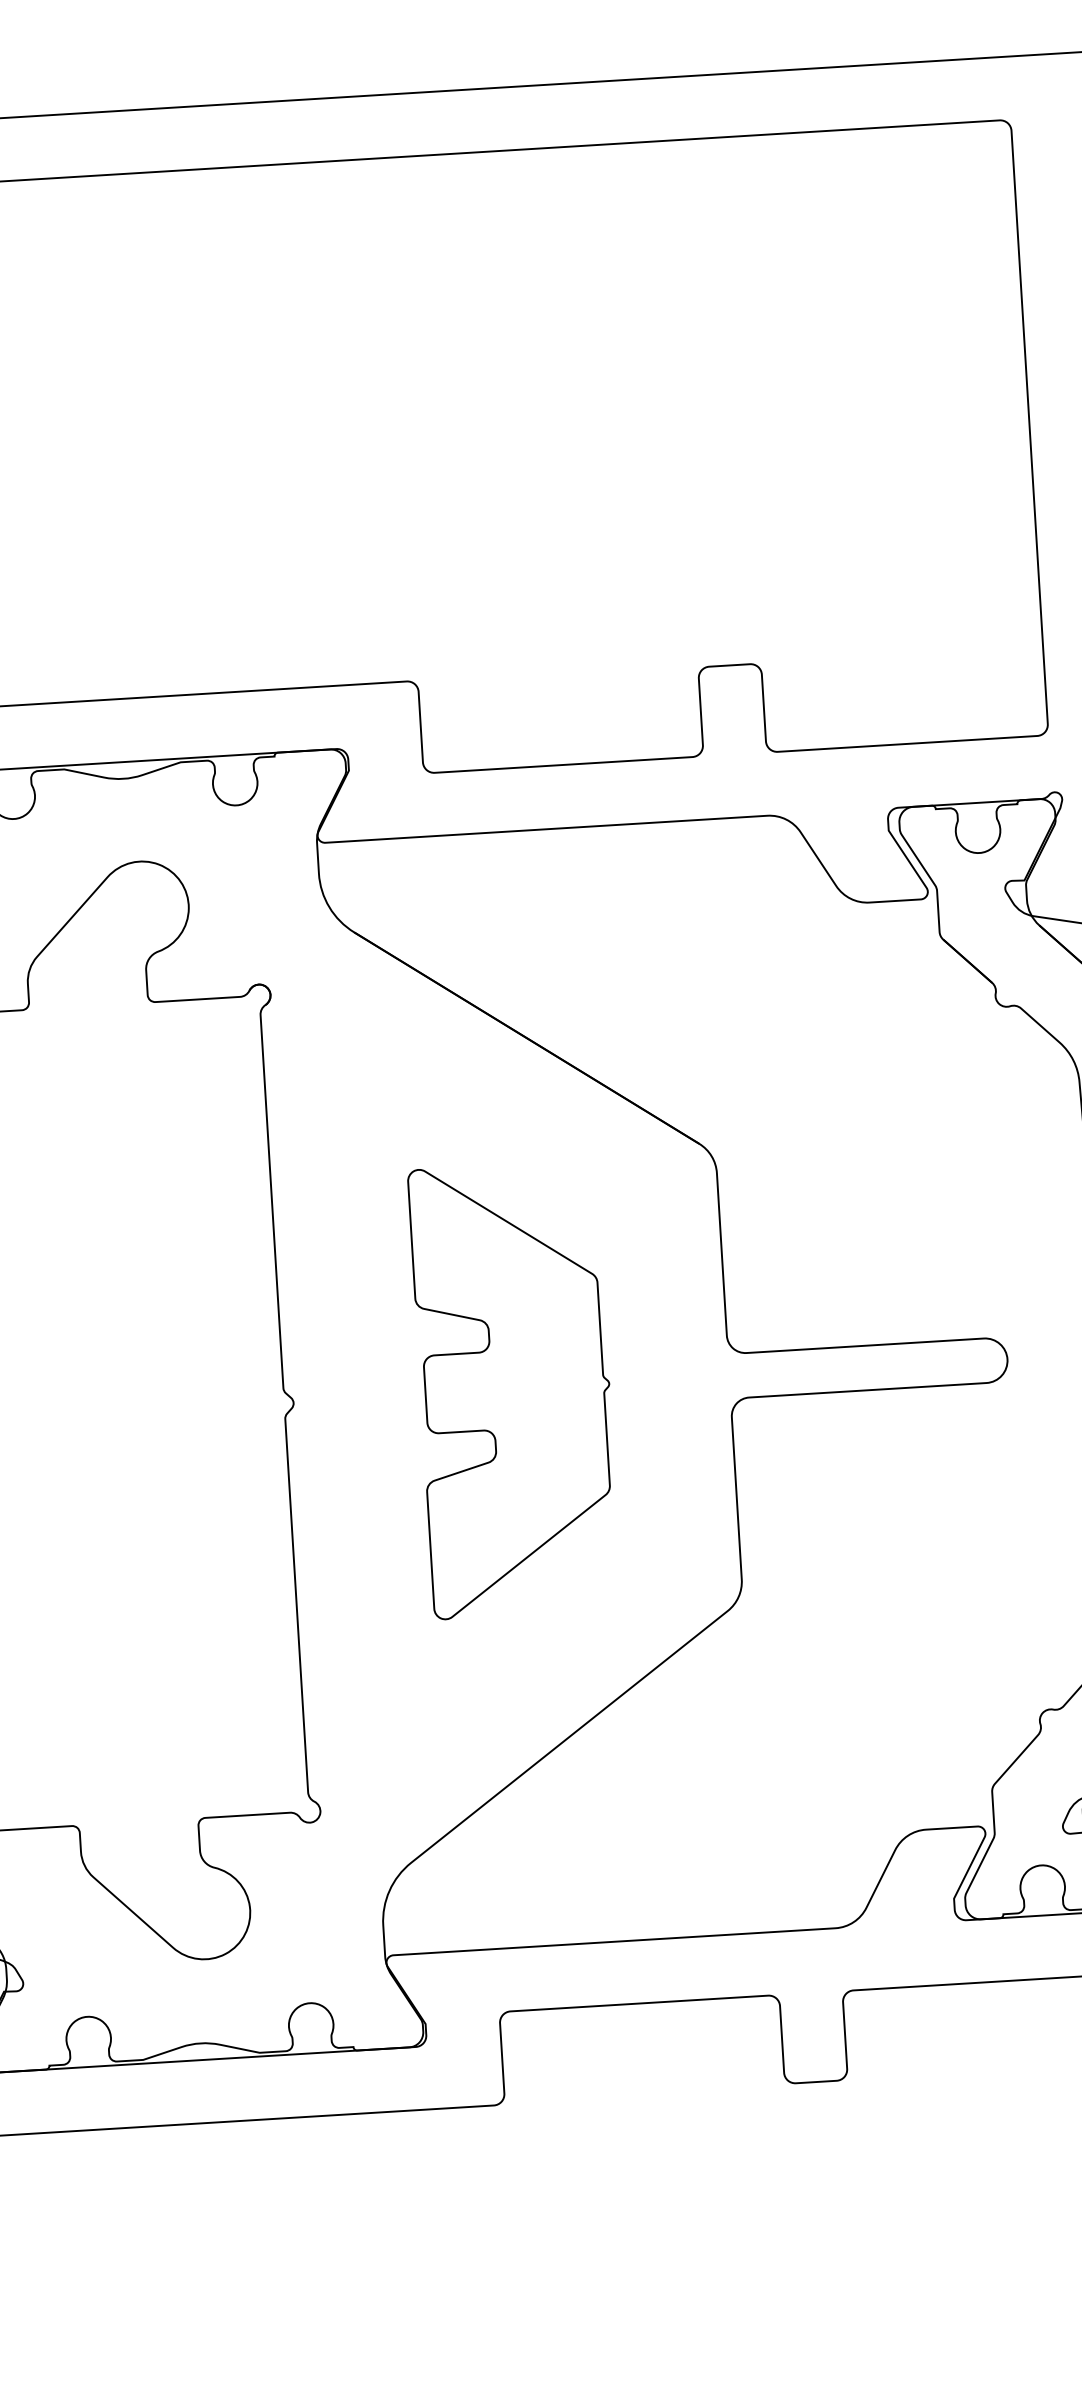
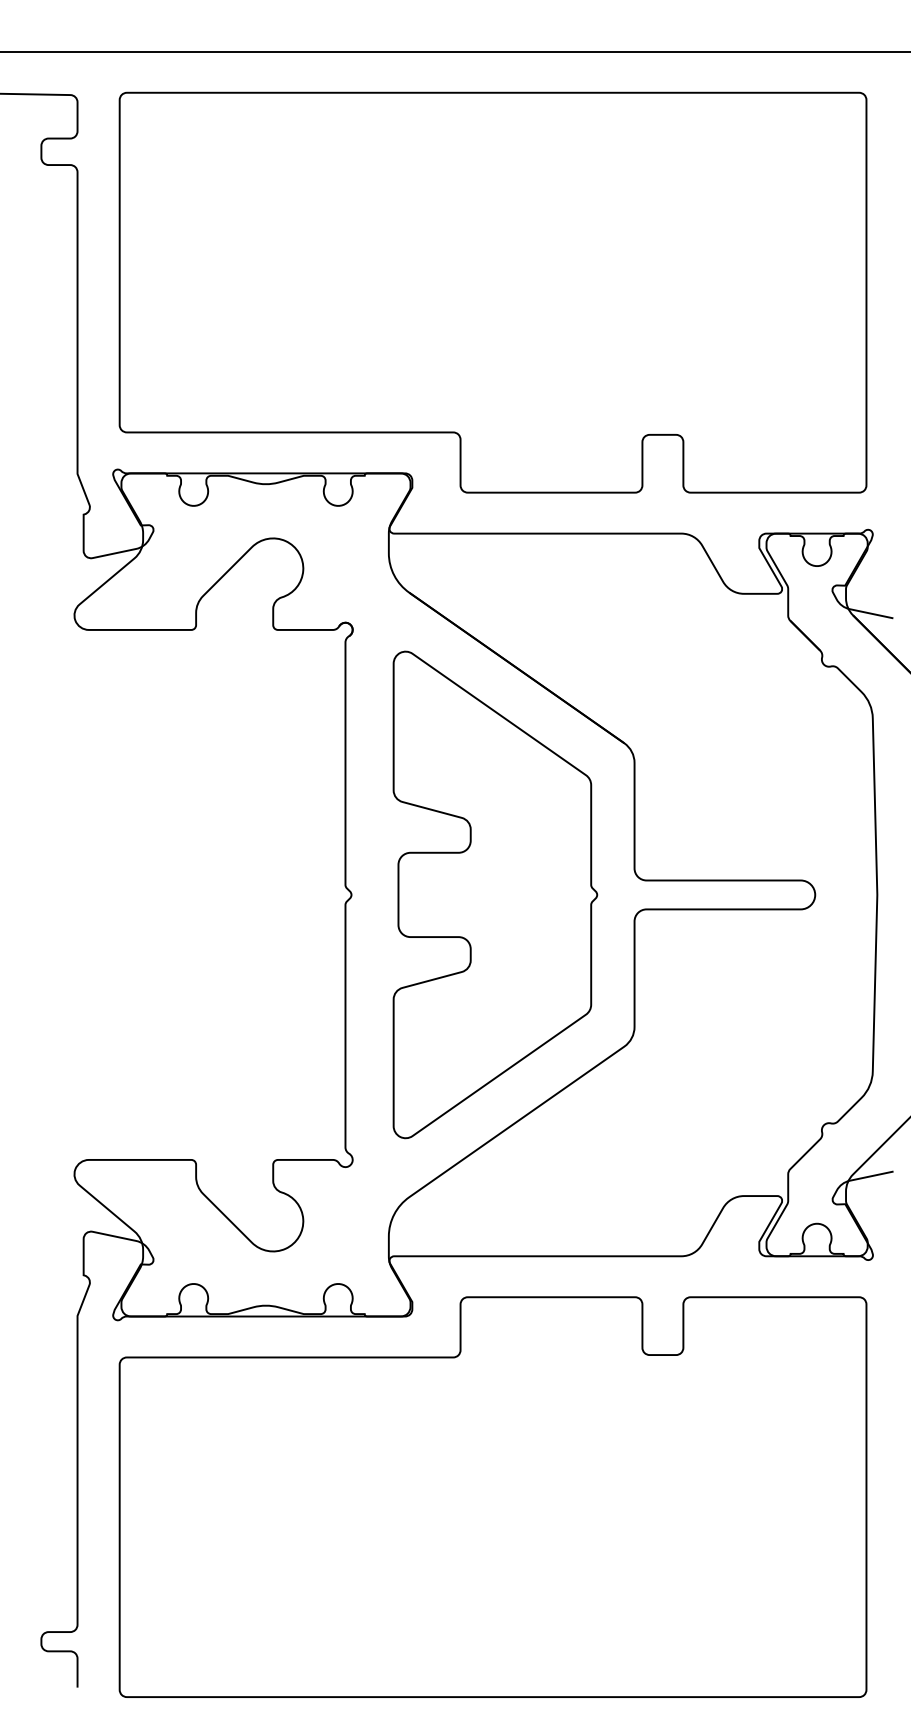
part: (515, 1388) -> (495, 894), size x1.67

